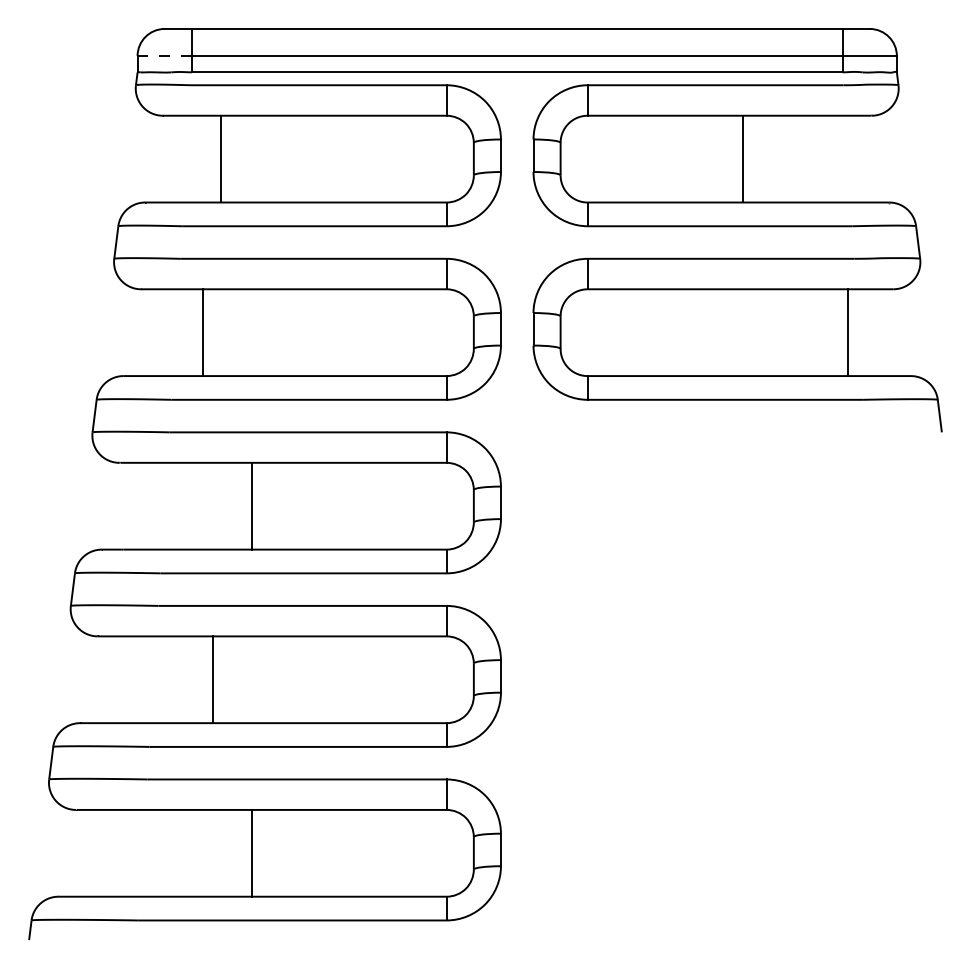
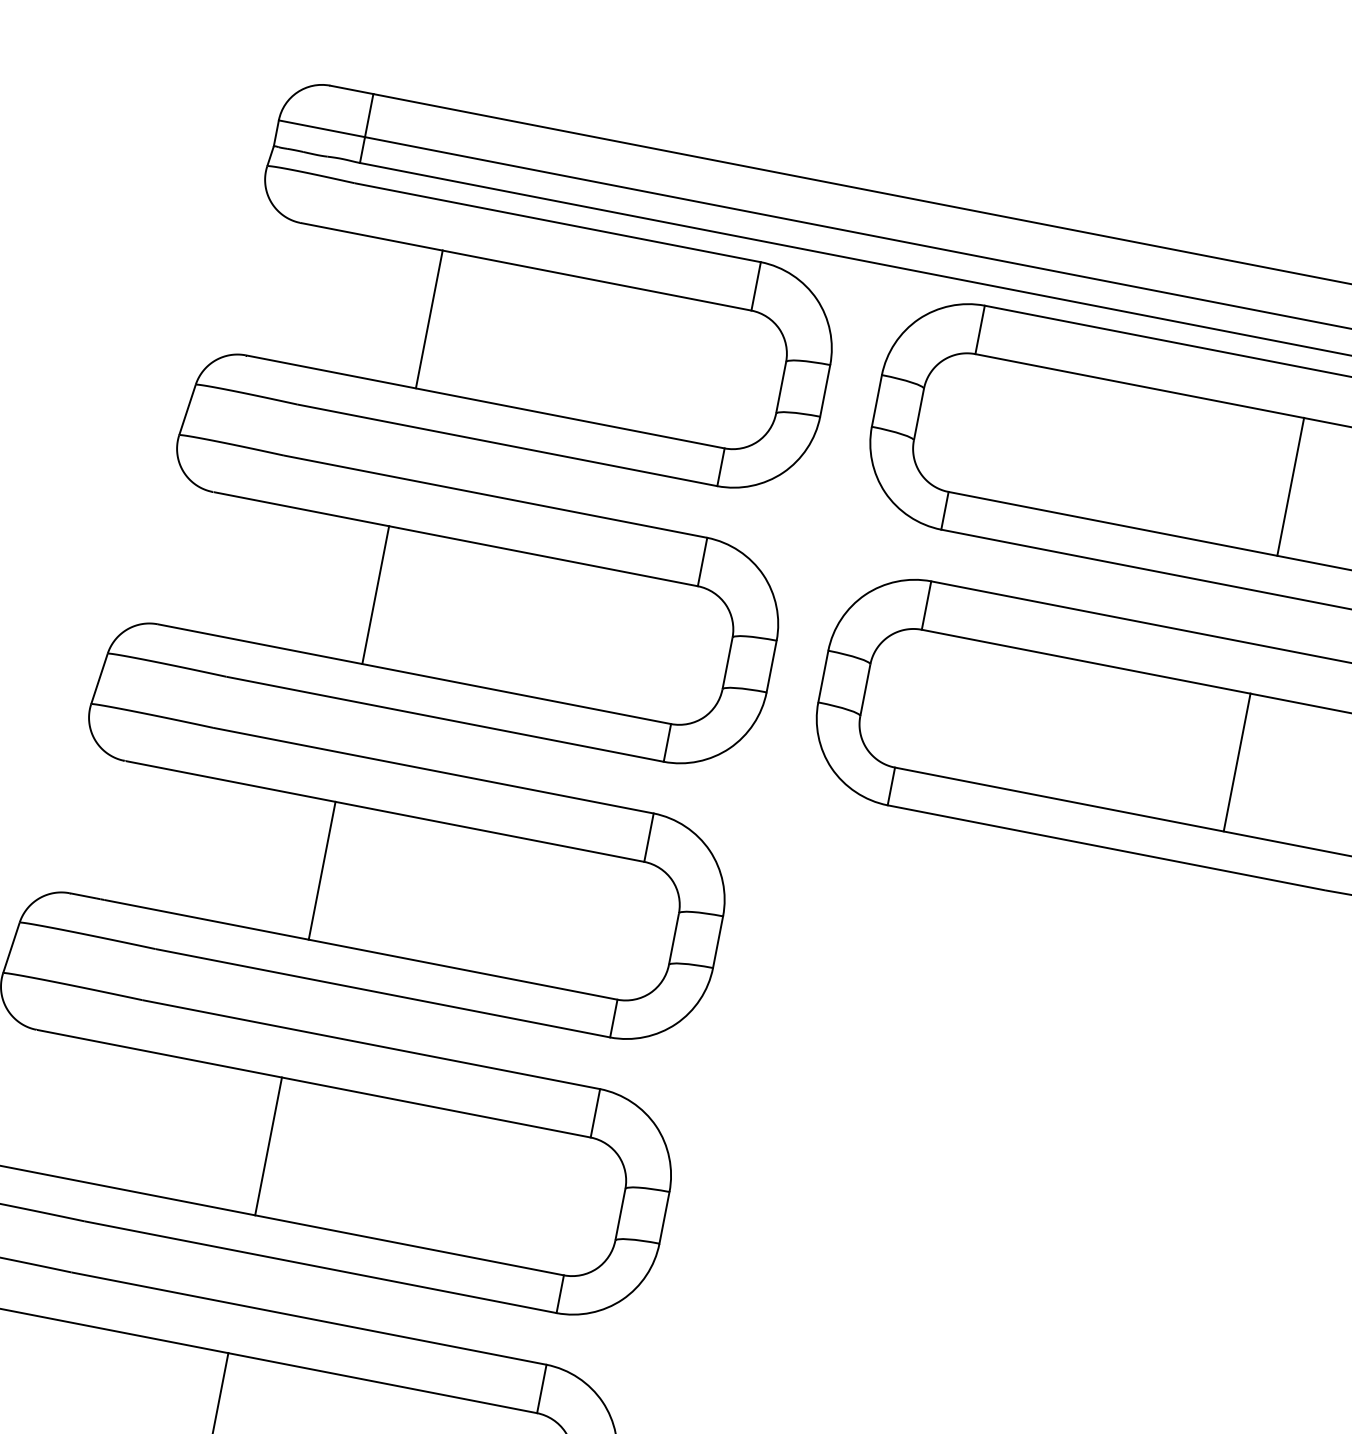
line: (165, 56) -> (323, 129), dashed -> solid
line: (221, 158) -> (429, 318), moved
line: (742, 158) -> (1290, 485), moved
line: (203, 332) -> (376, 594), moved
line: (847, 332) -> (1236, 762), moved
line: (213, 679) -> (268, 1146), moved

